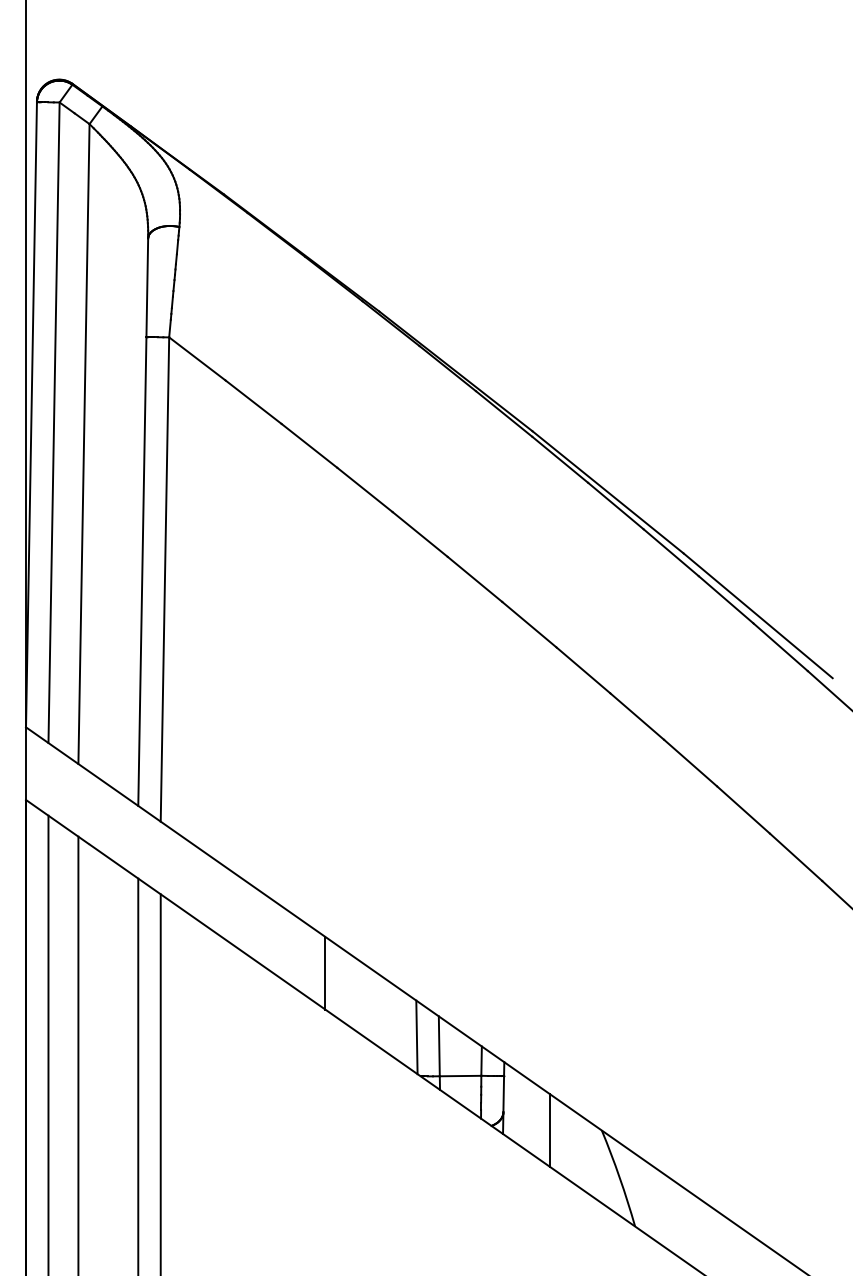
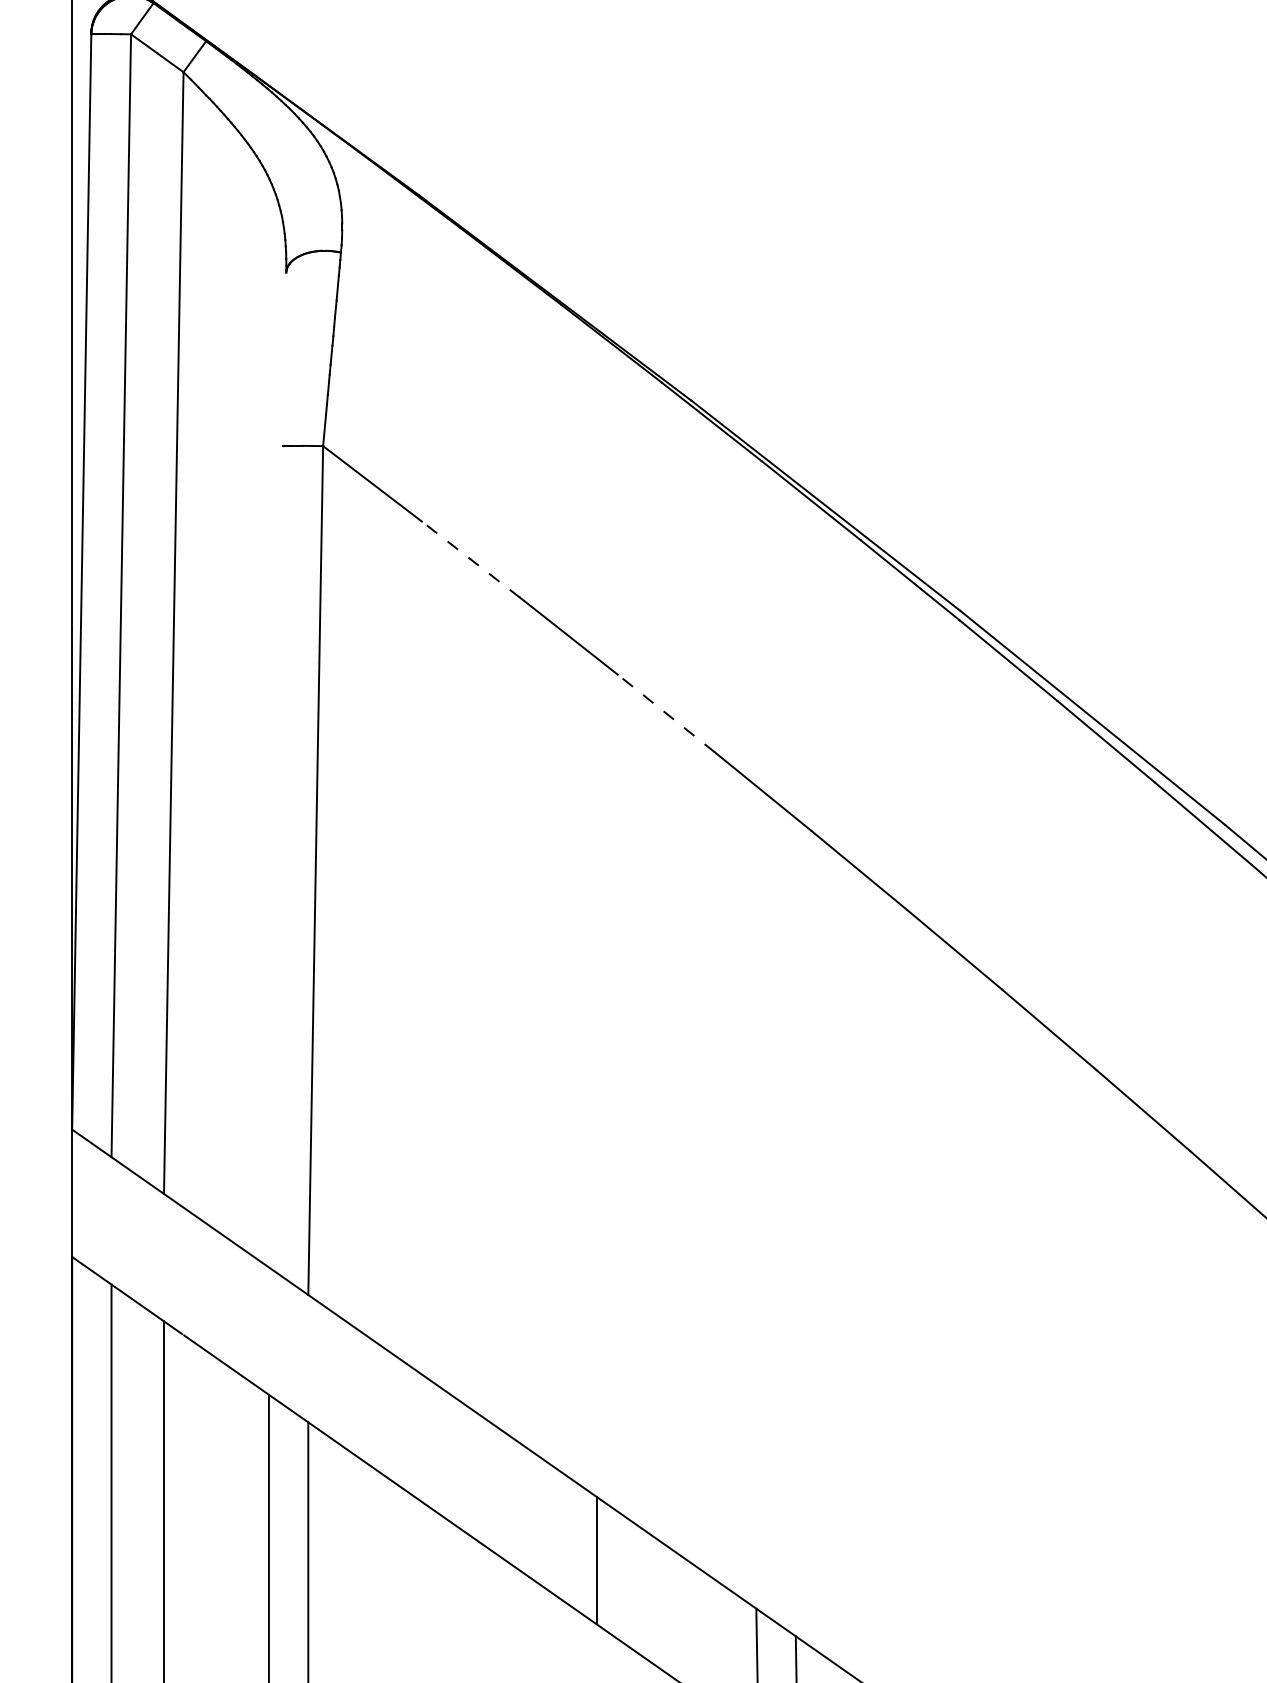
line: (253, 401) -> (470, 558), solid -> dashed
line: (364, 489) -> (665, 712), solid -> dashed
line: (143, 521) -> (278, 768), removed

